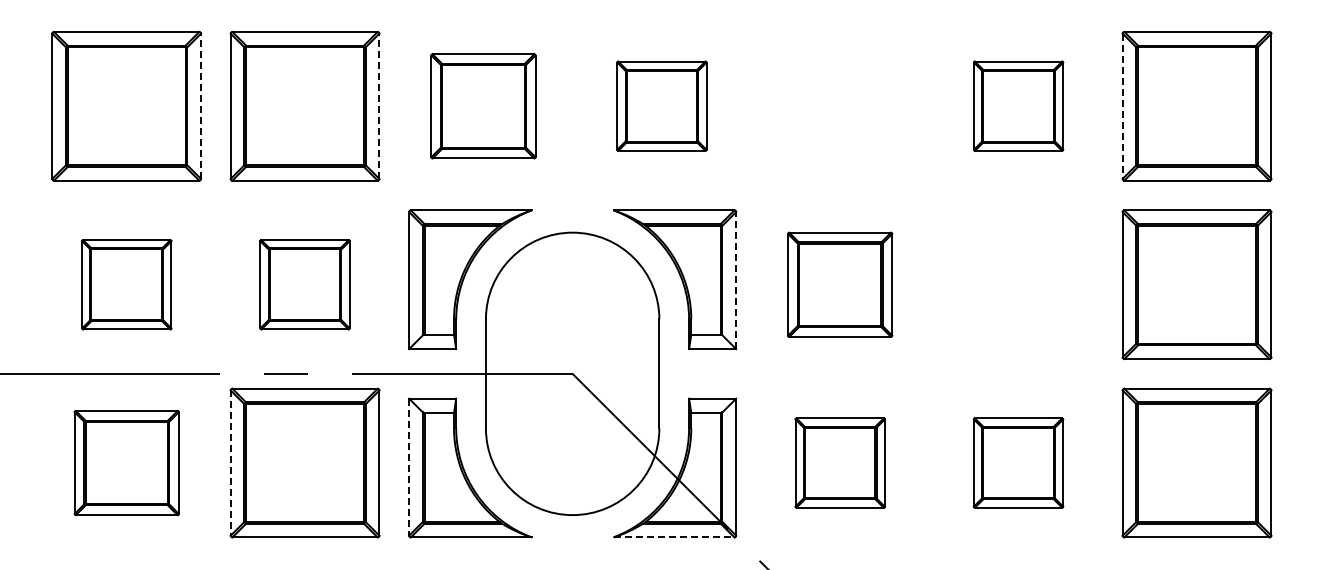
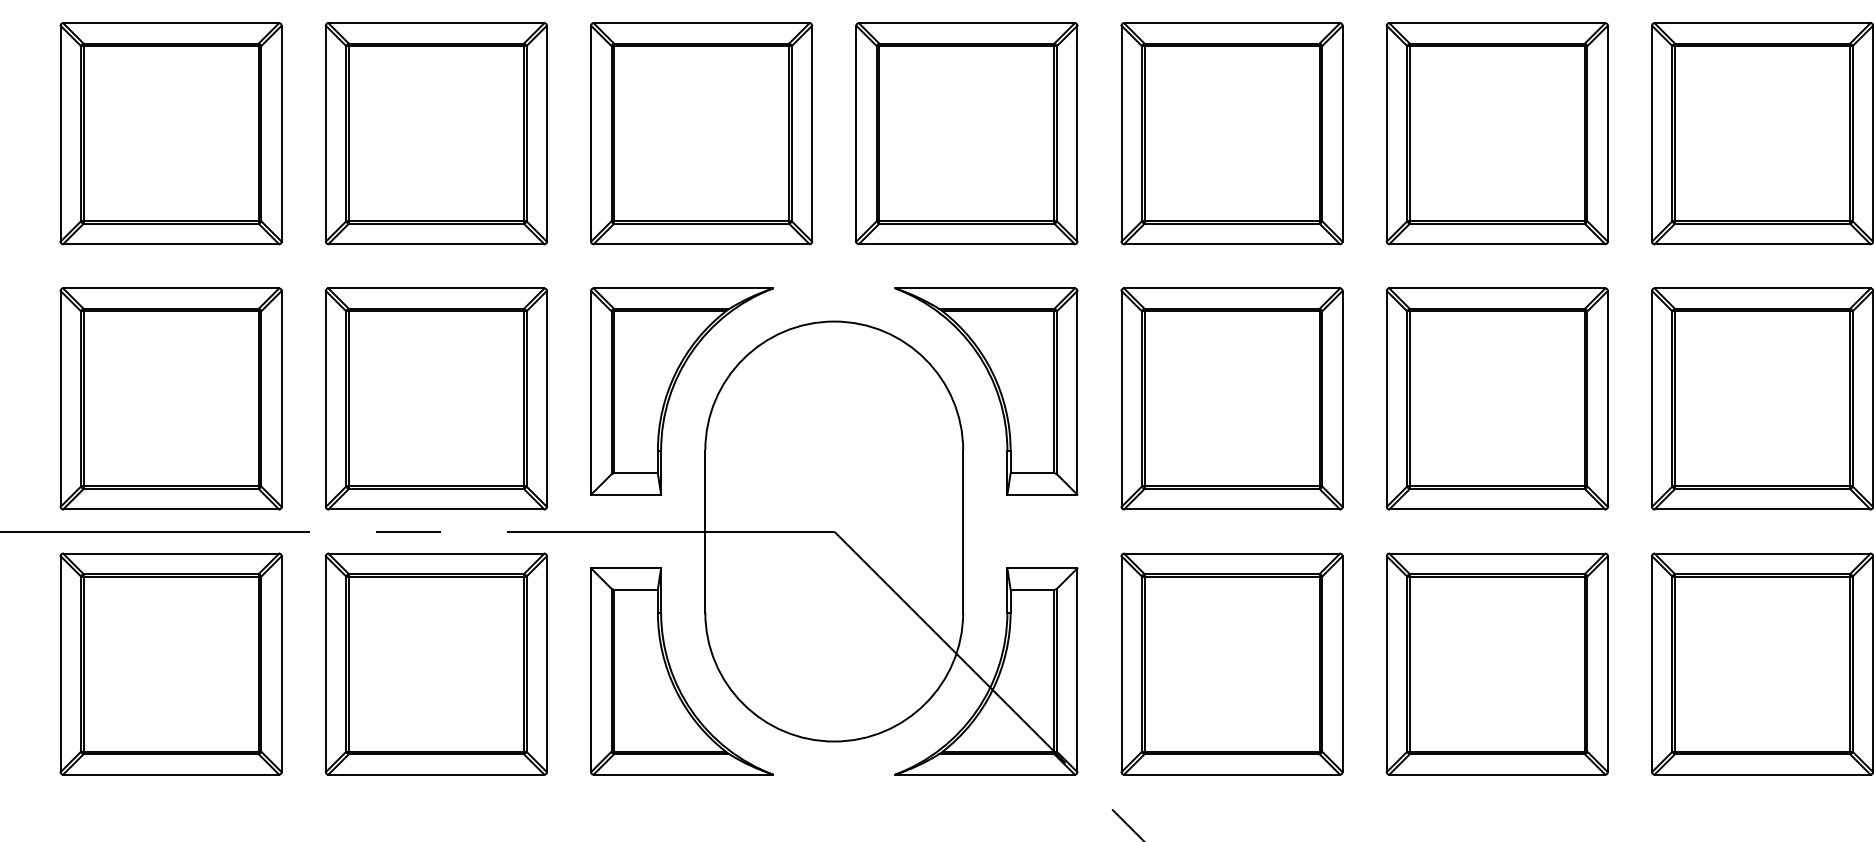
part: (661, 105) -> (966, 132), size x1.67
part: (839, 105) -> (1230, 132), added
part: (1018, 105) -> (1497, 132), size x1.67
line: (201, 106) -> (282, 133), dashed -> solid
line: (379, 106) -> (547, 133), dashed -> solid
part: (483, 106) -> (701, 133), size x1.43
line: (1122, 106) -> (1651, 133), dashed -> solid
line: (736, 280) -> (1077, 392), dashed -> solid
part: (126, 284) -> (170, 398), size x1.67
part: (304, 284) -> (435, 398), size x1.67
part: (839, 284) -> (1230, 398), size x1.43
part: (1018, 284) -> (1497, 398), added
part: (126, 462) -> (170, 663), size x1.43
part: (839, 462) -> (1230, 663), size x1.67
part: (1018, 462) -> (1497, 663), size x1.67
line: (230, 463) -> (325, 664), dashed -> solid
line: (409, 467) -> (591, 670), dashed -> solid
line: (674, 537) -> (985, 774), dashed -> solid

